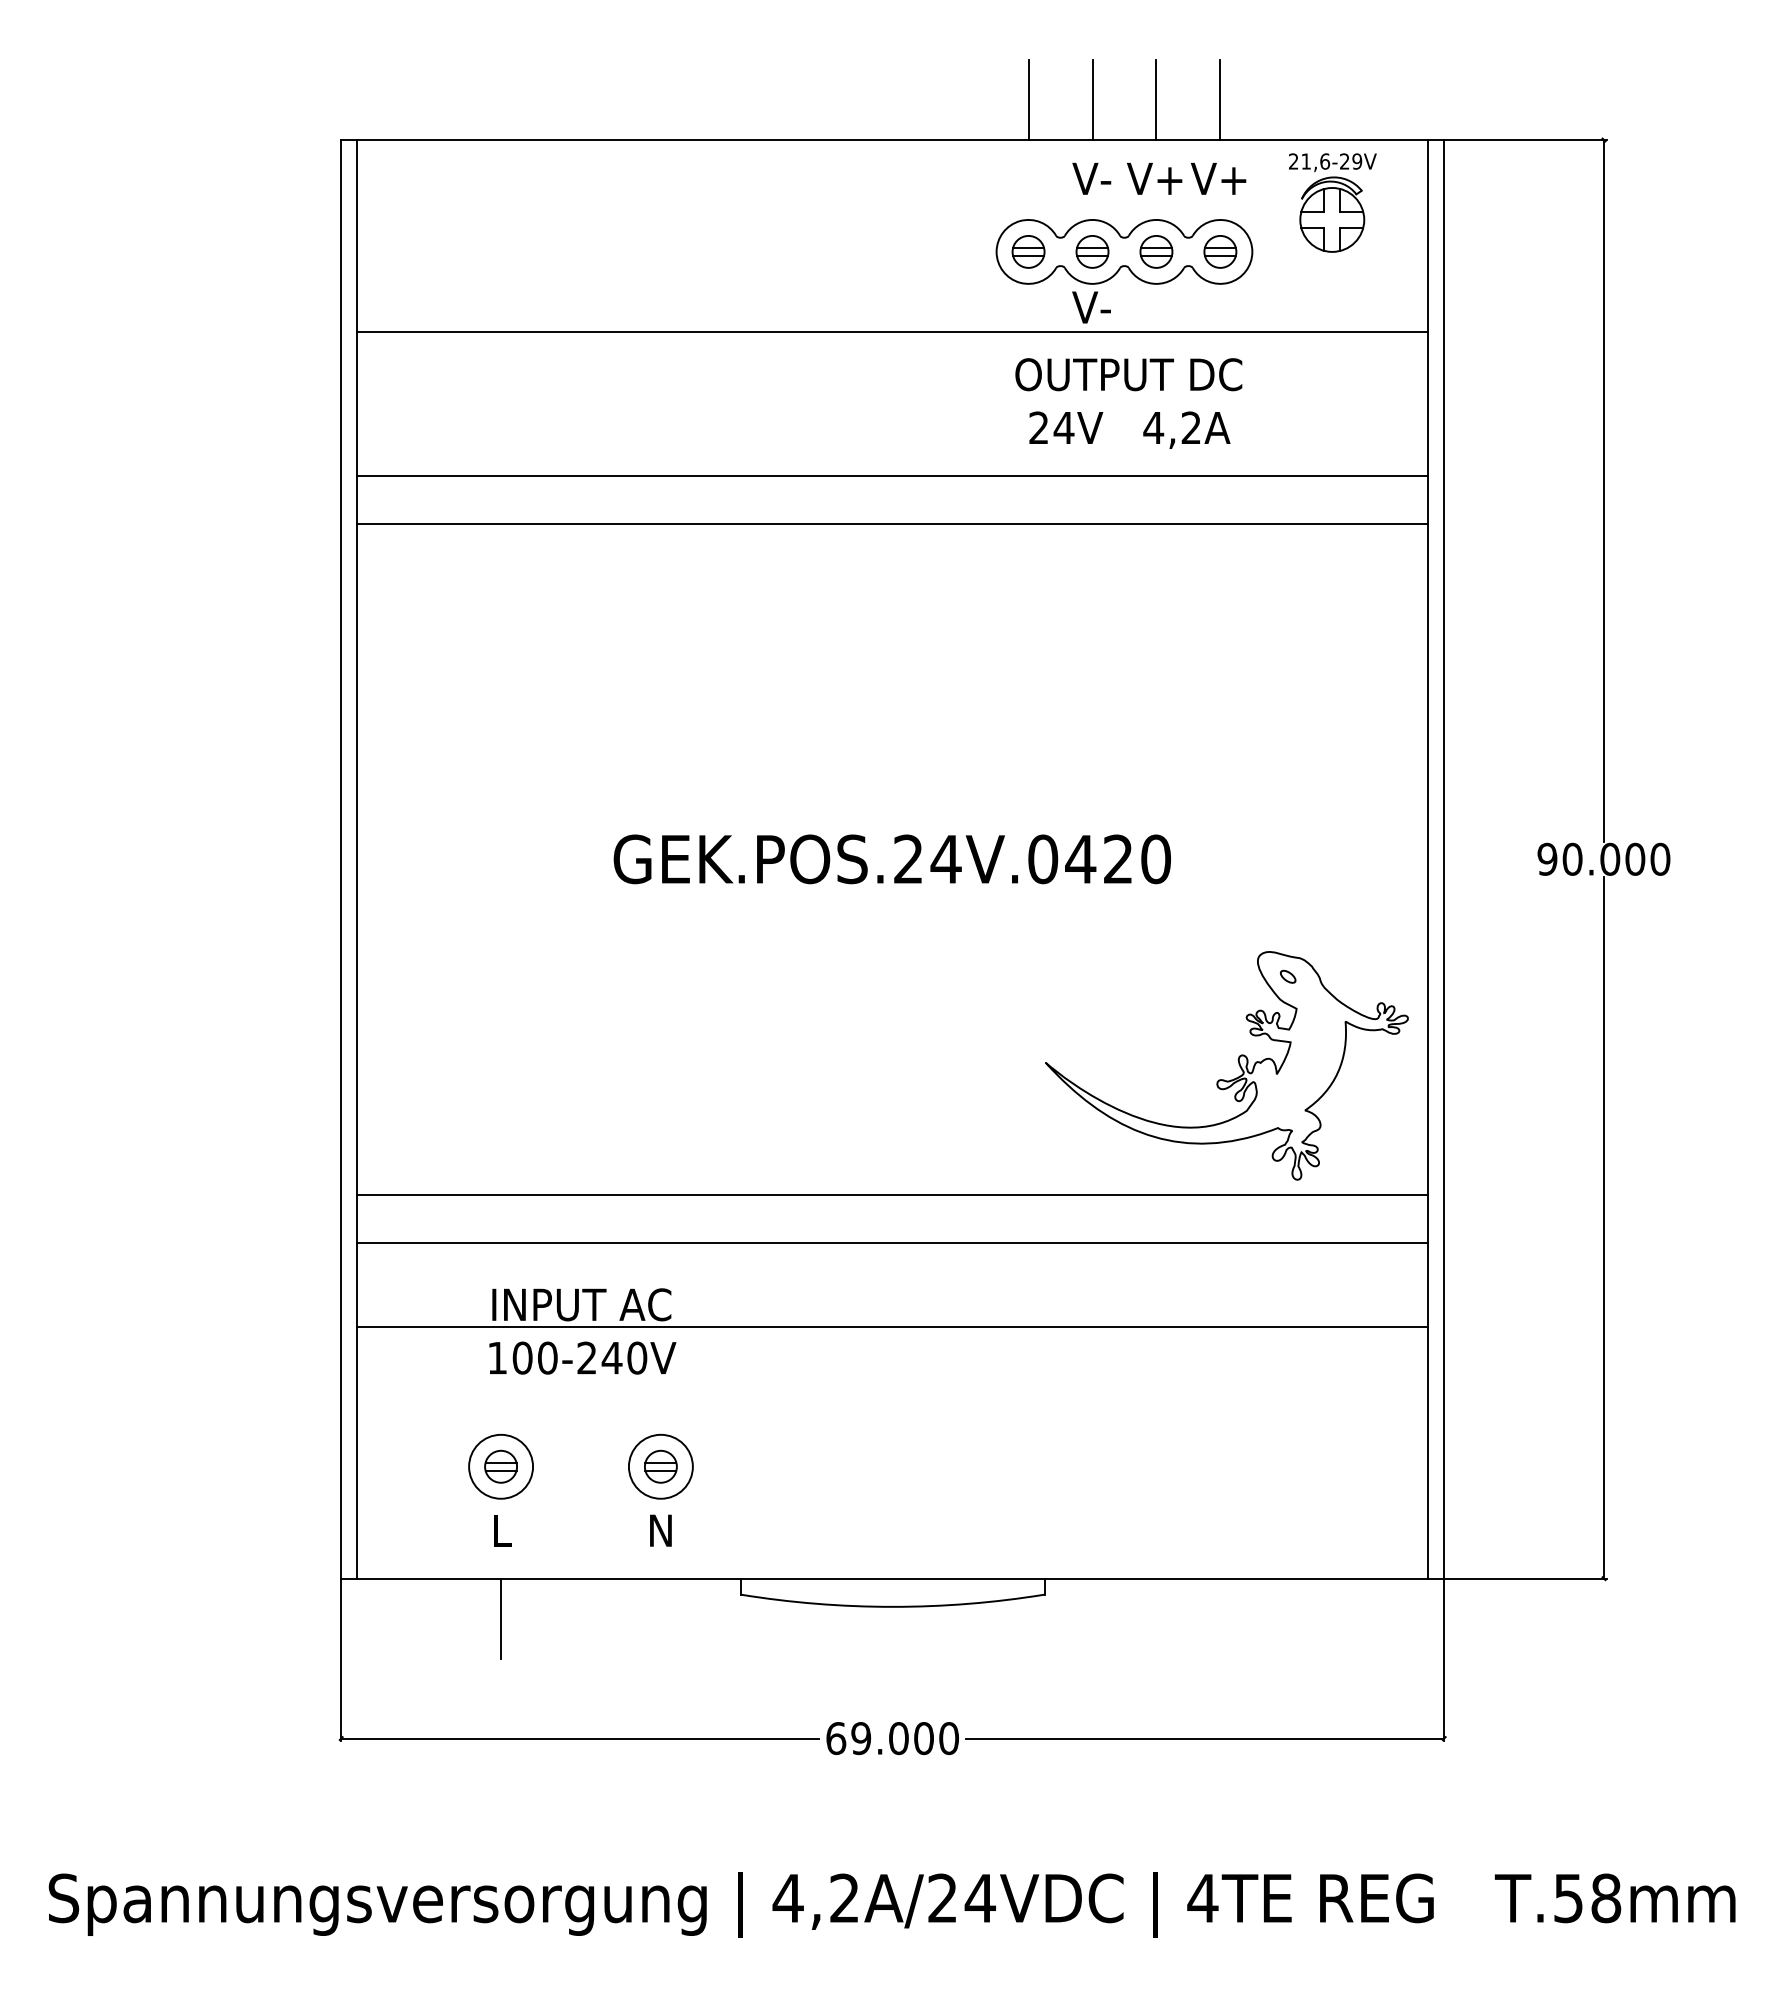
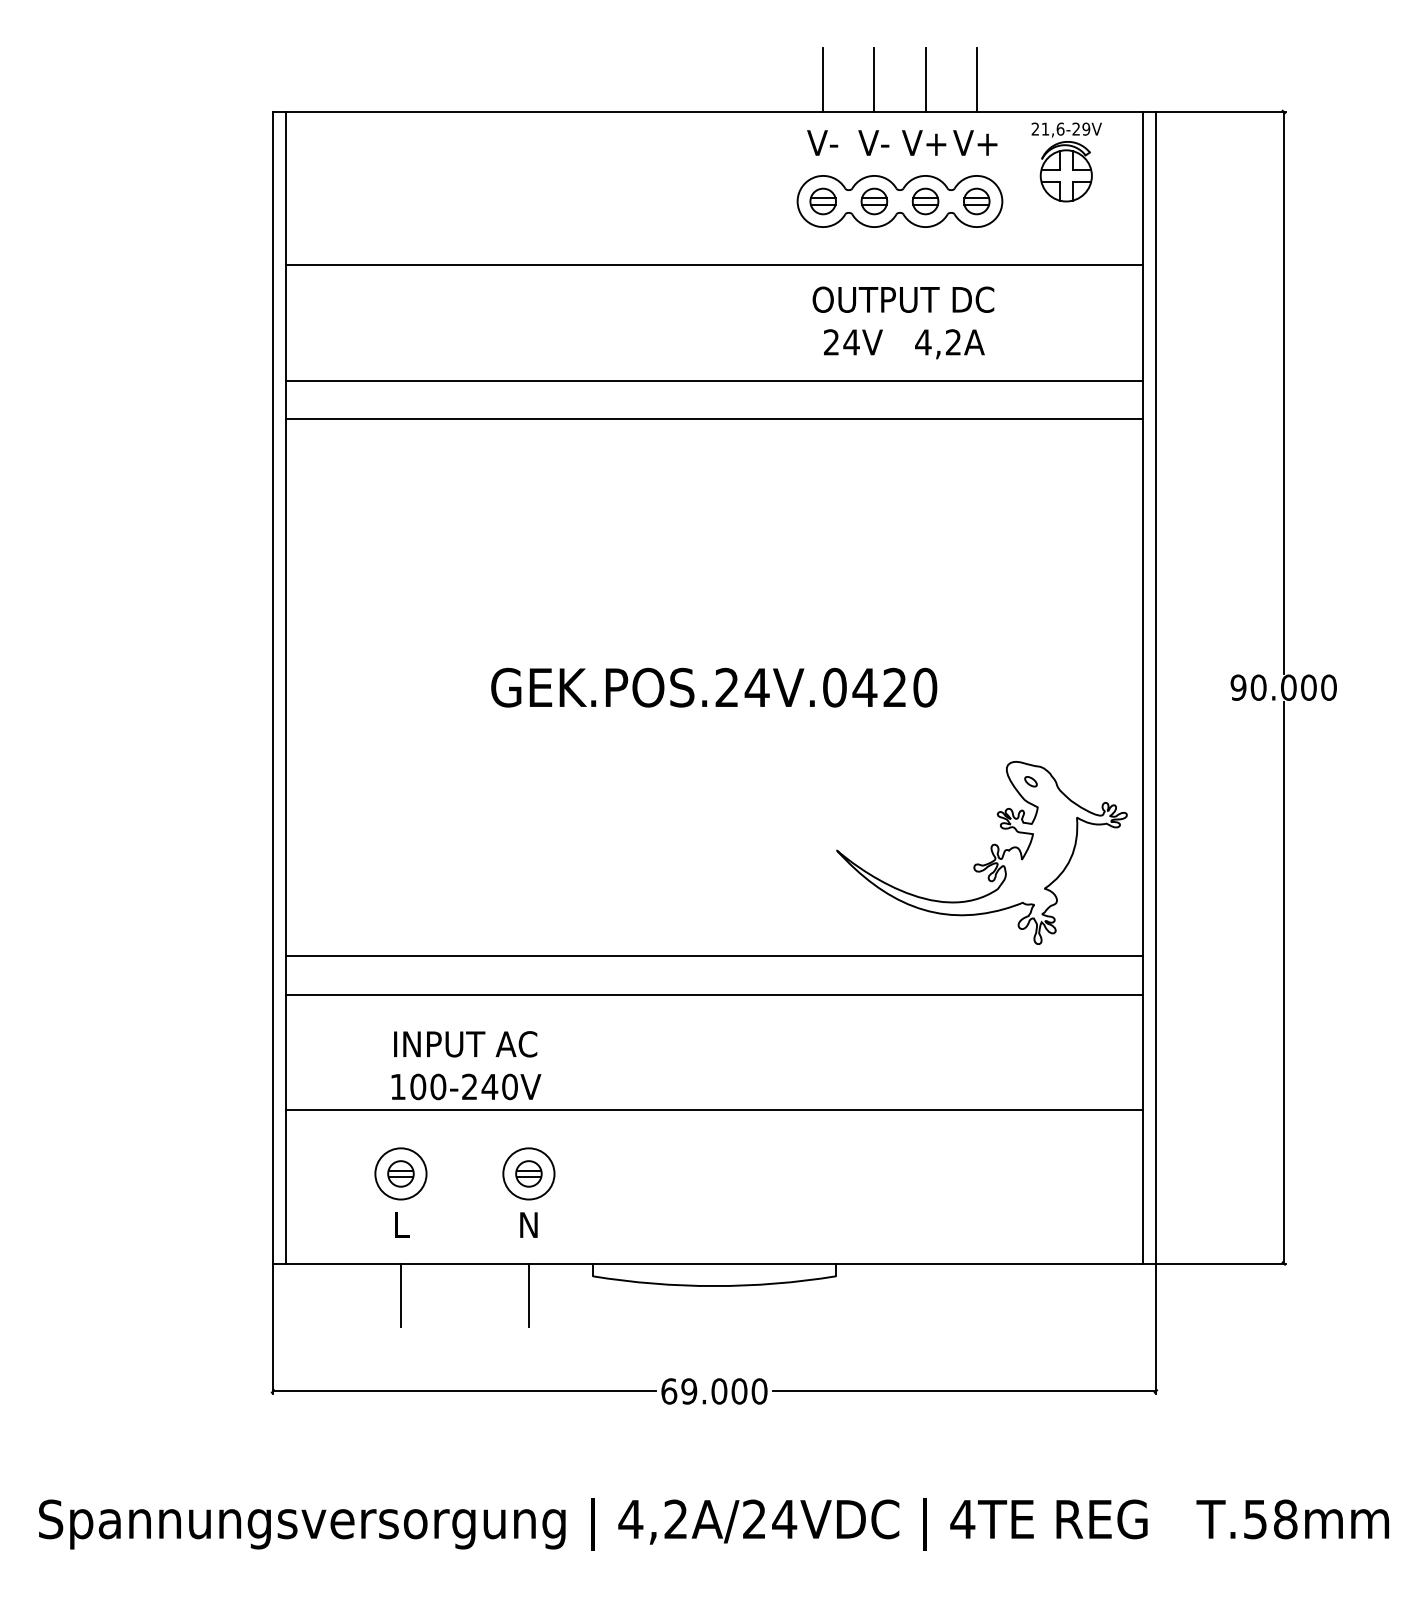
text: (1091, 306) -> (822, 142), moved
line: (892, 1326) -> (714, 1109), moved
line: (660, 1618) -> (528, 1295), added

